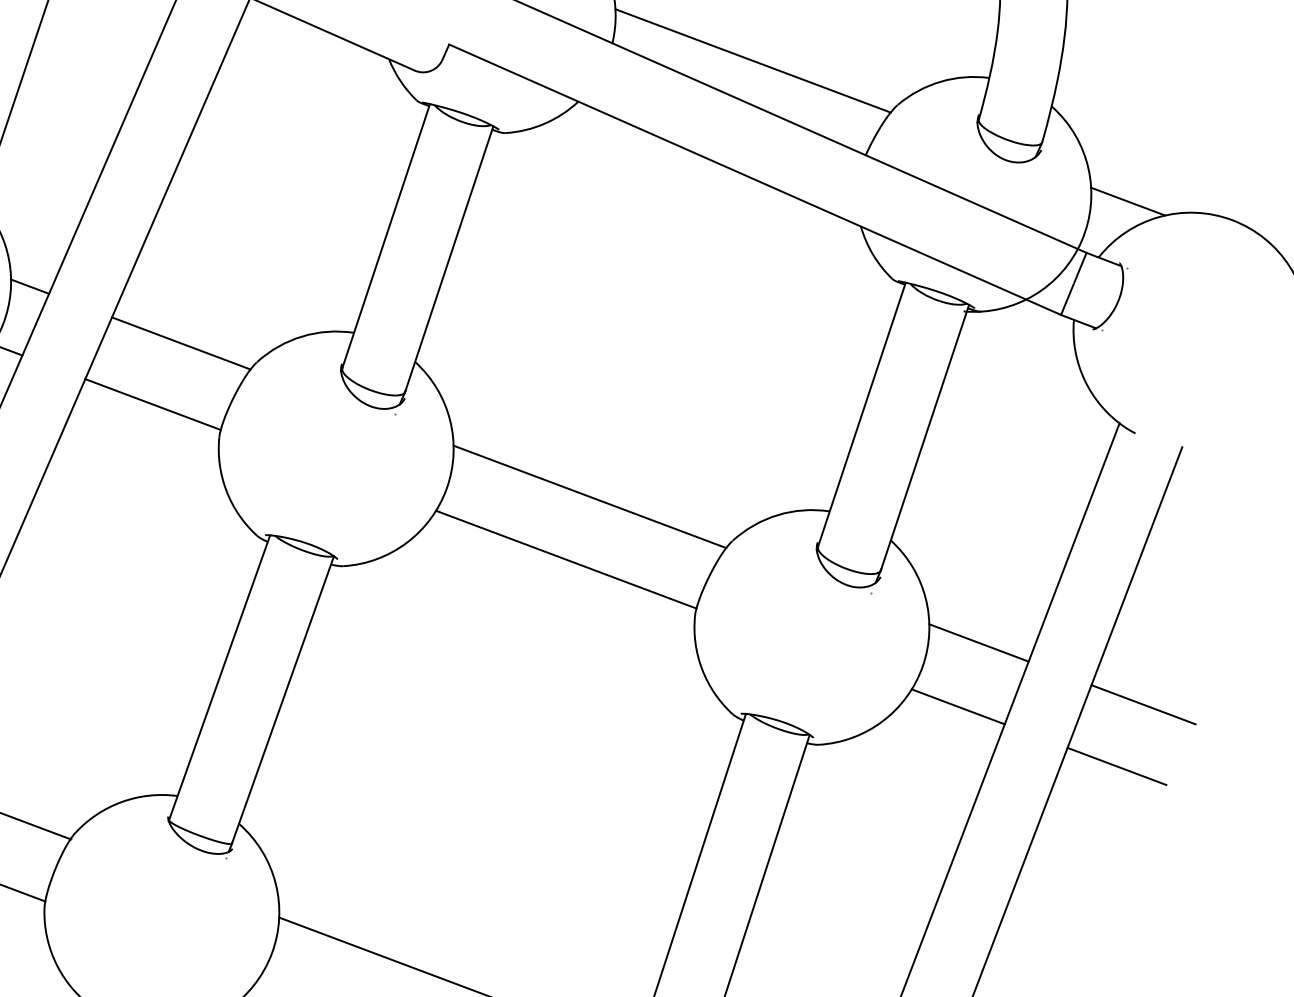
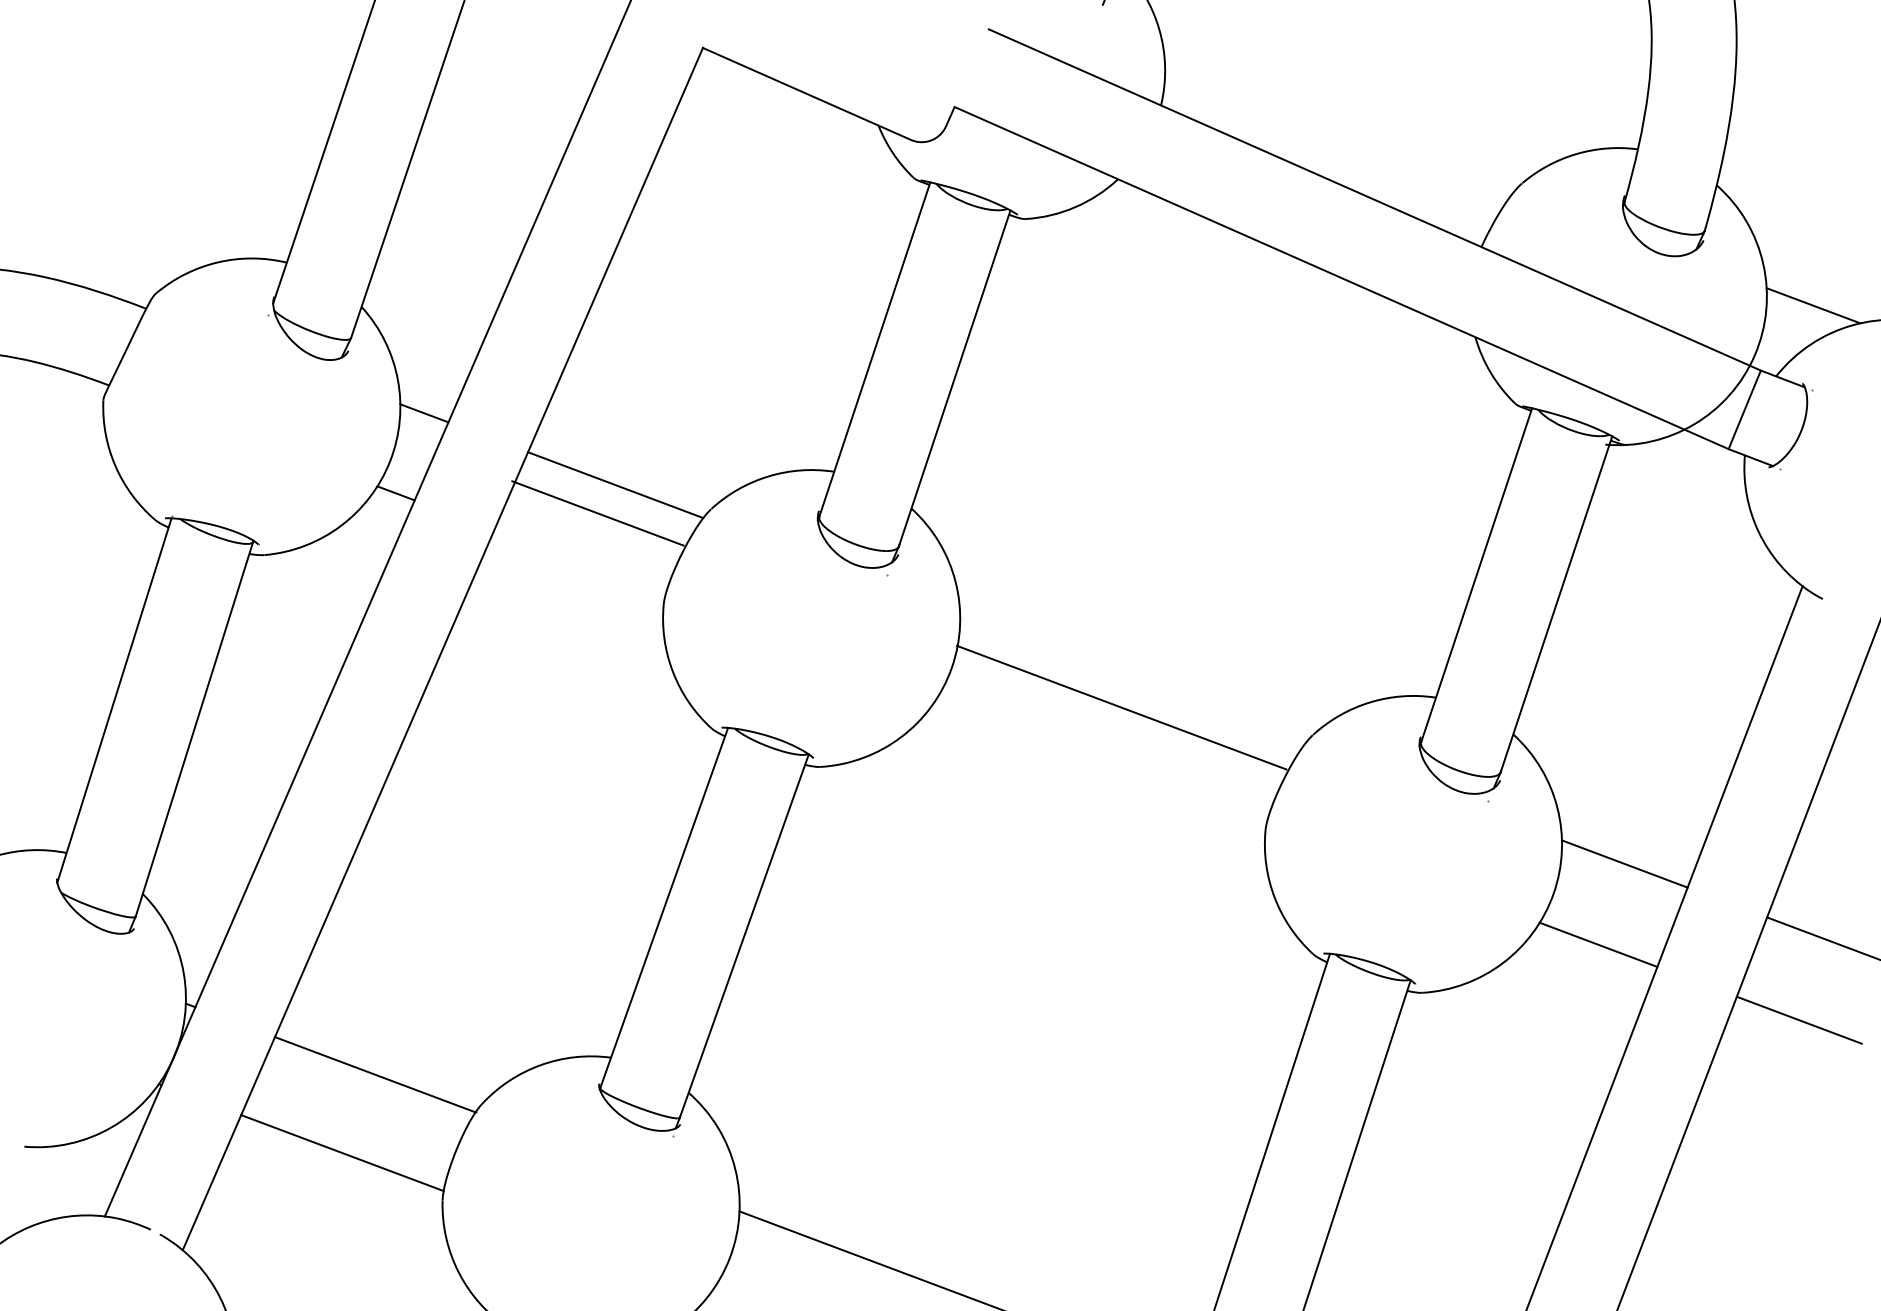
line: (752, 60) -> (1338, 127), removed
line: (152, 404) -> (597, 513), moved
line: (589, 496) -> (1132, 678), removed
line: (566, 559) -> (1121, 707), moved

